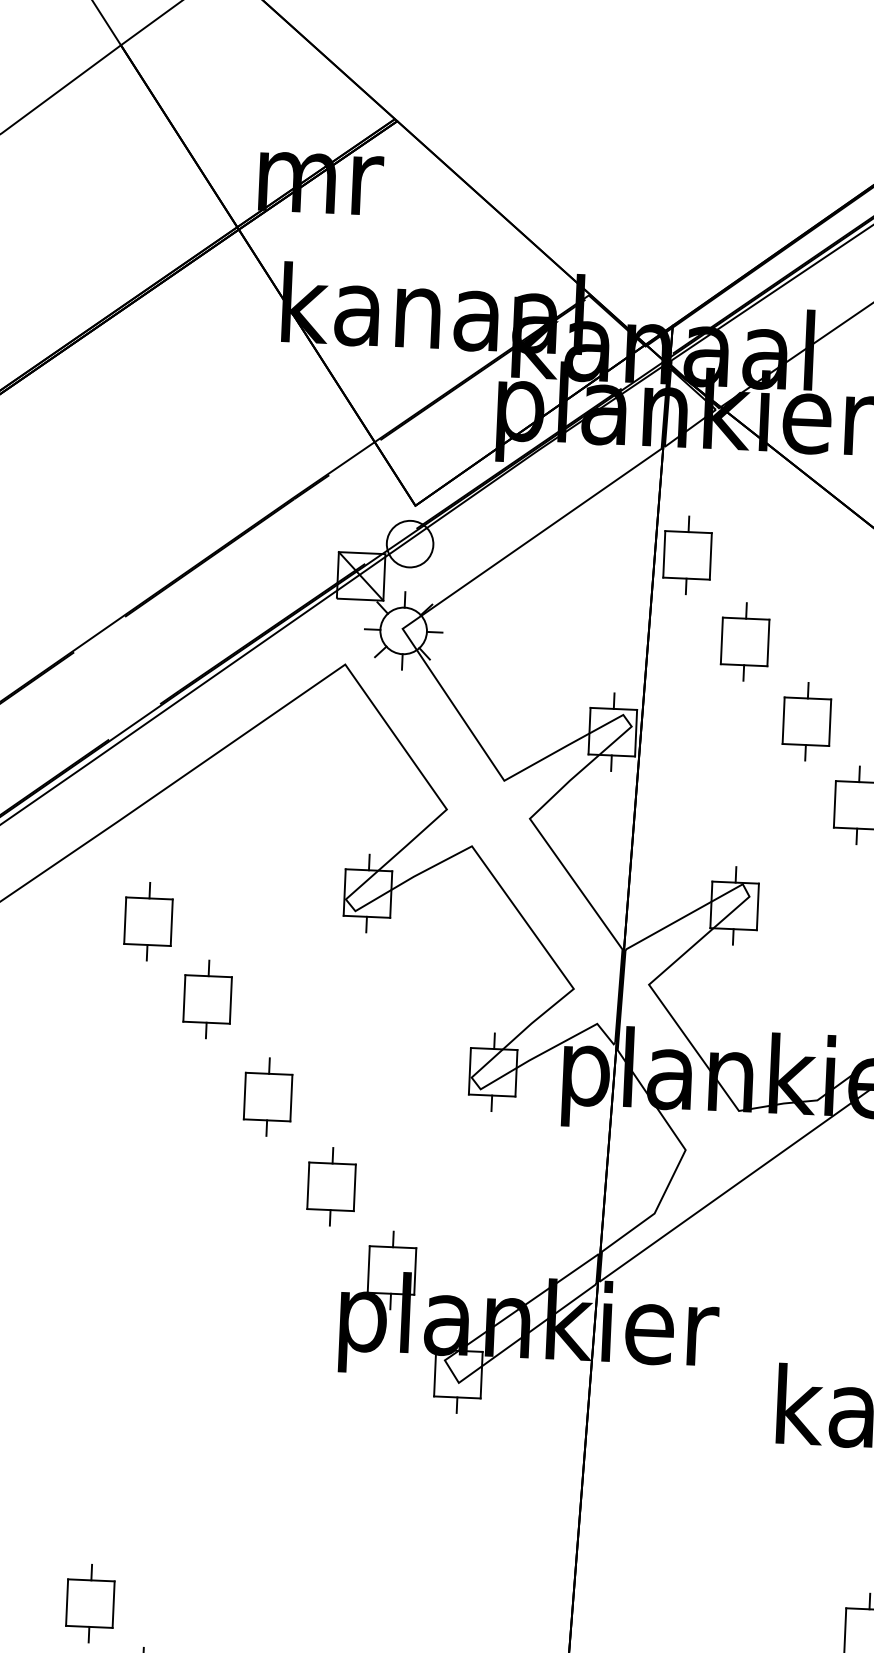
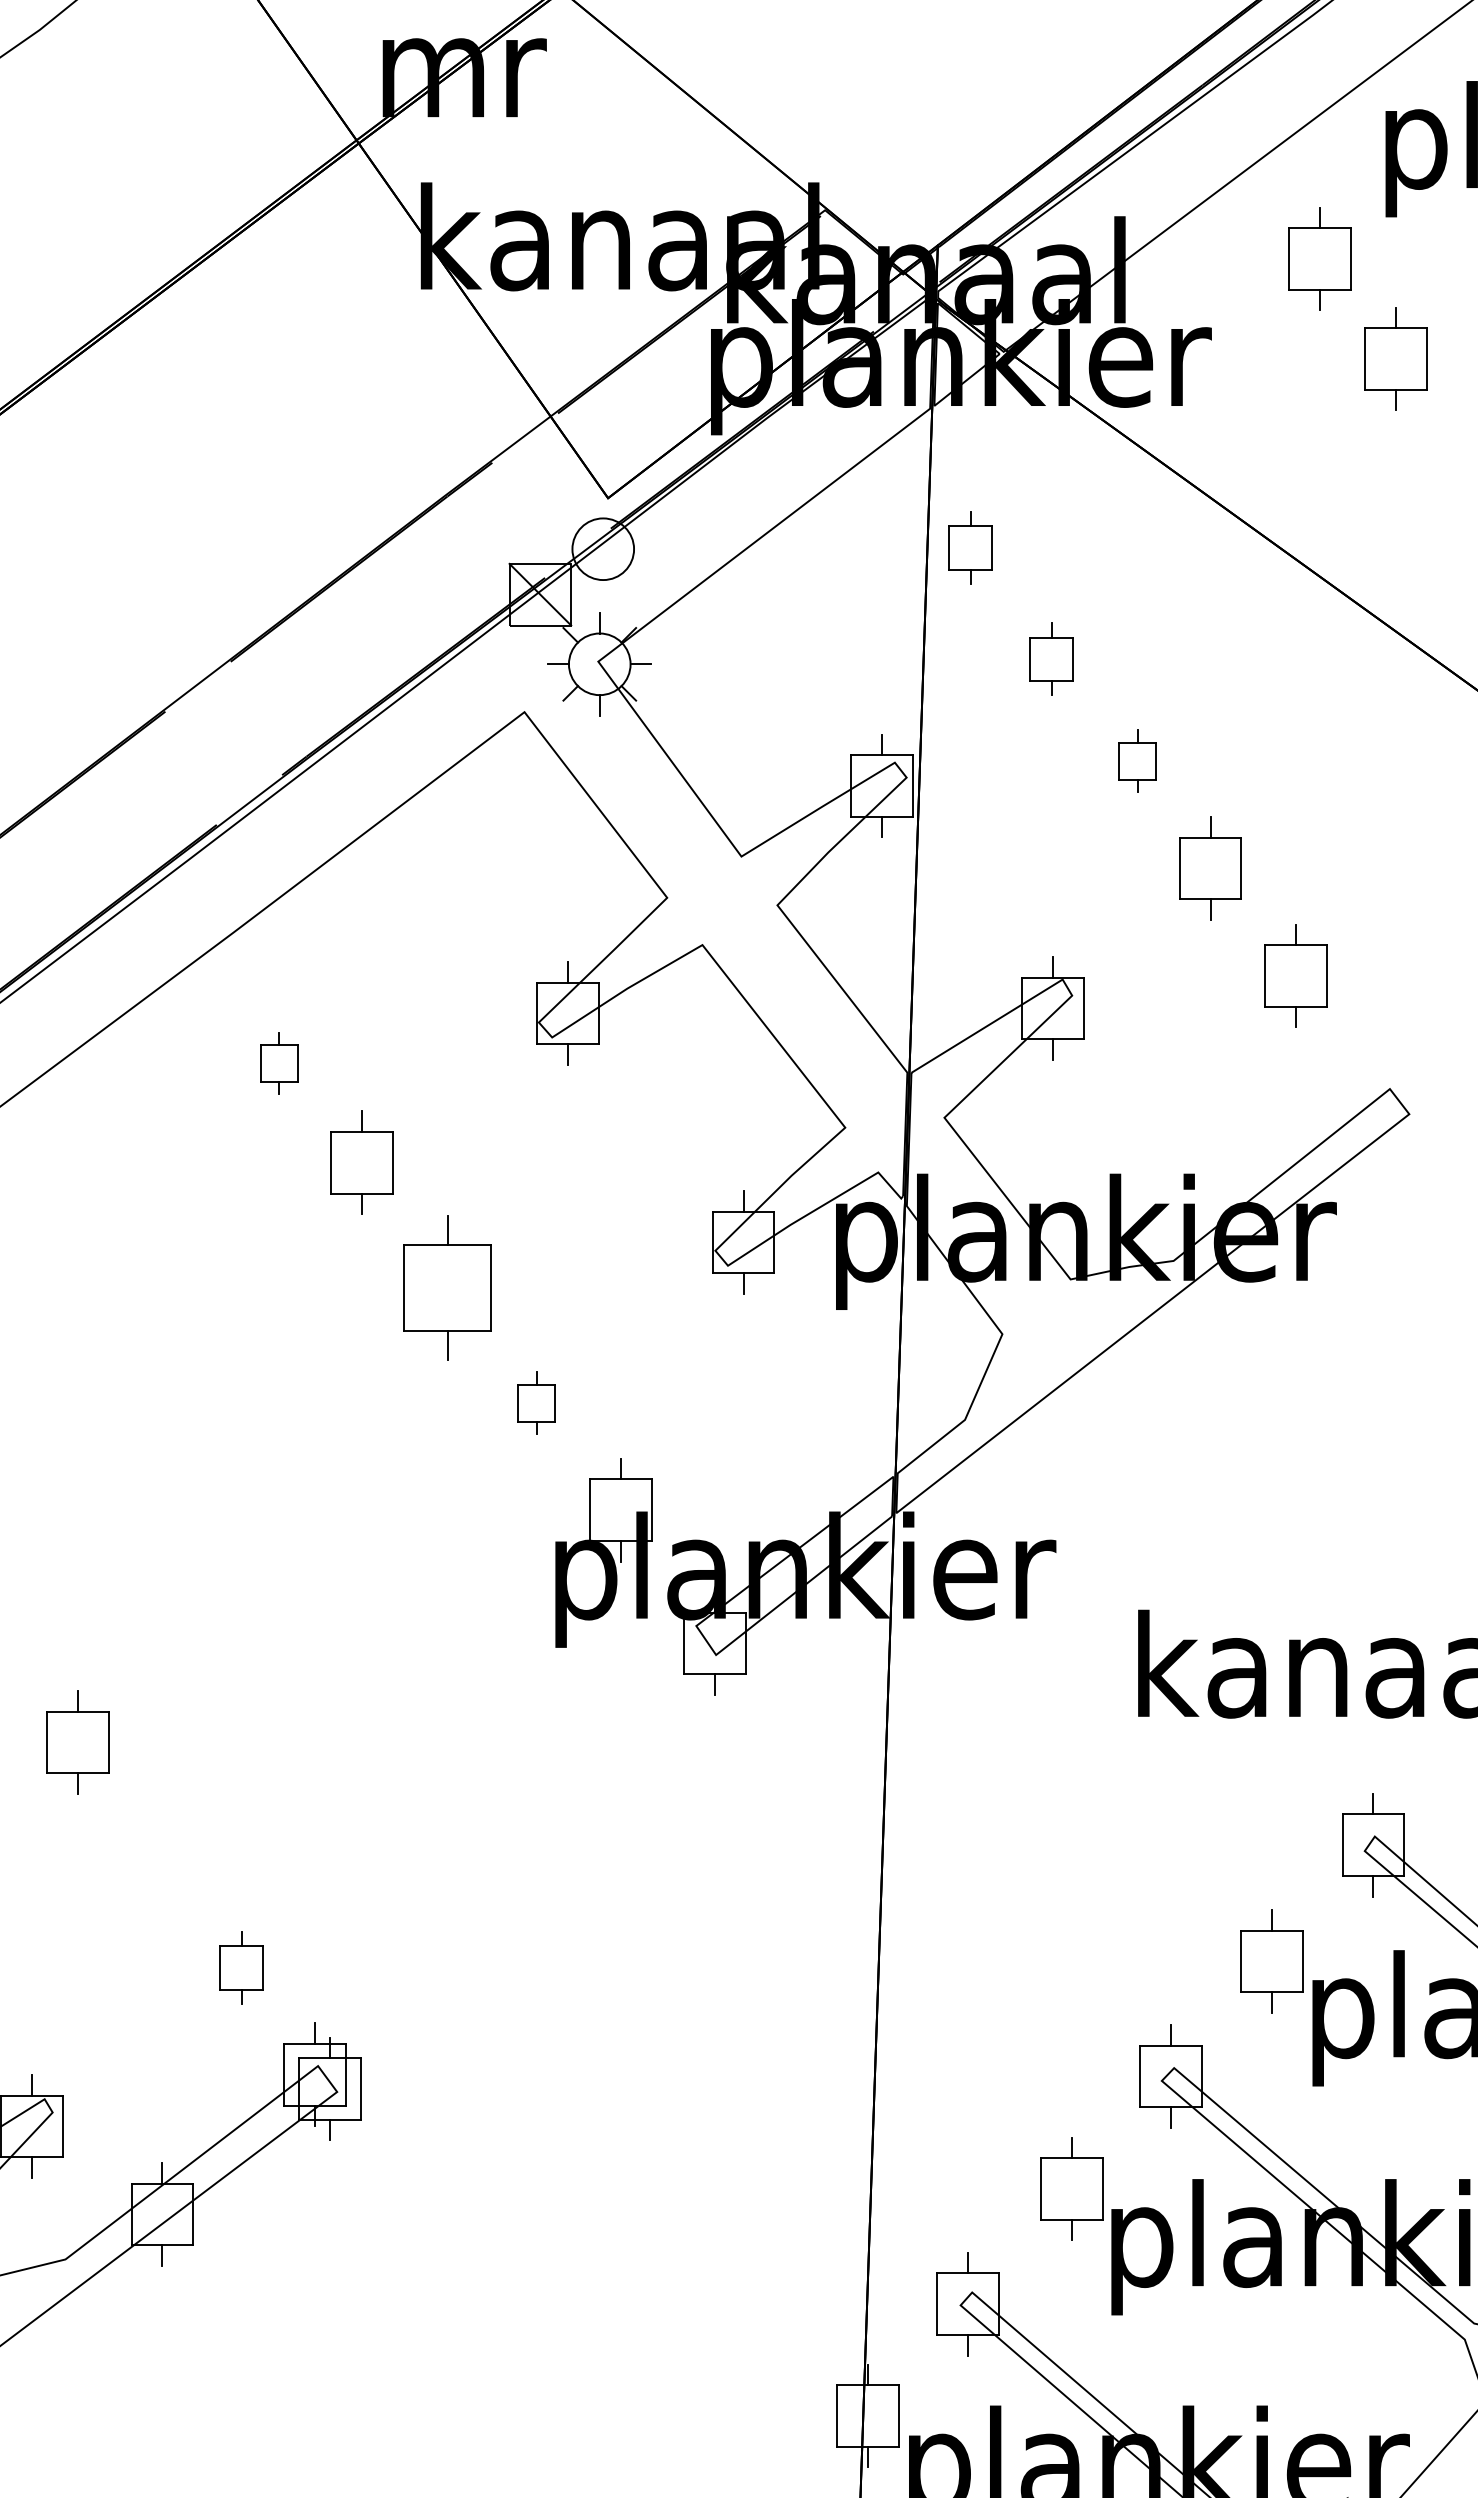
part: (687, 554) -> (970, 547), size x0.7
part: (744, 642) -> (1051, 659), size x0.7
part: (806, 721) -> (1137, 760), size x0.6
part: (147, 921) -> (278, 1063), size x0.6
part: (268, 1097) -> (447, 1288), size x1.4
part: (331, 1187) -> (536, 1403), size x0.6
part: (90, 1603) -> (241, 1967), size x0.7

